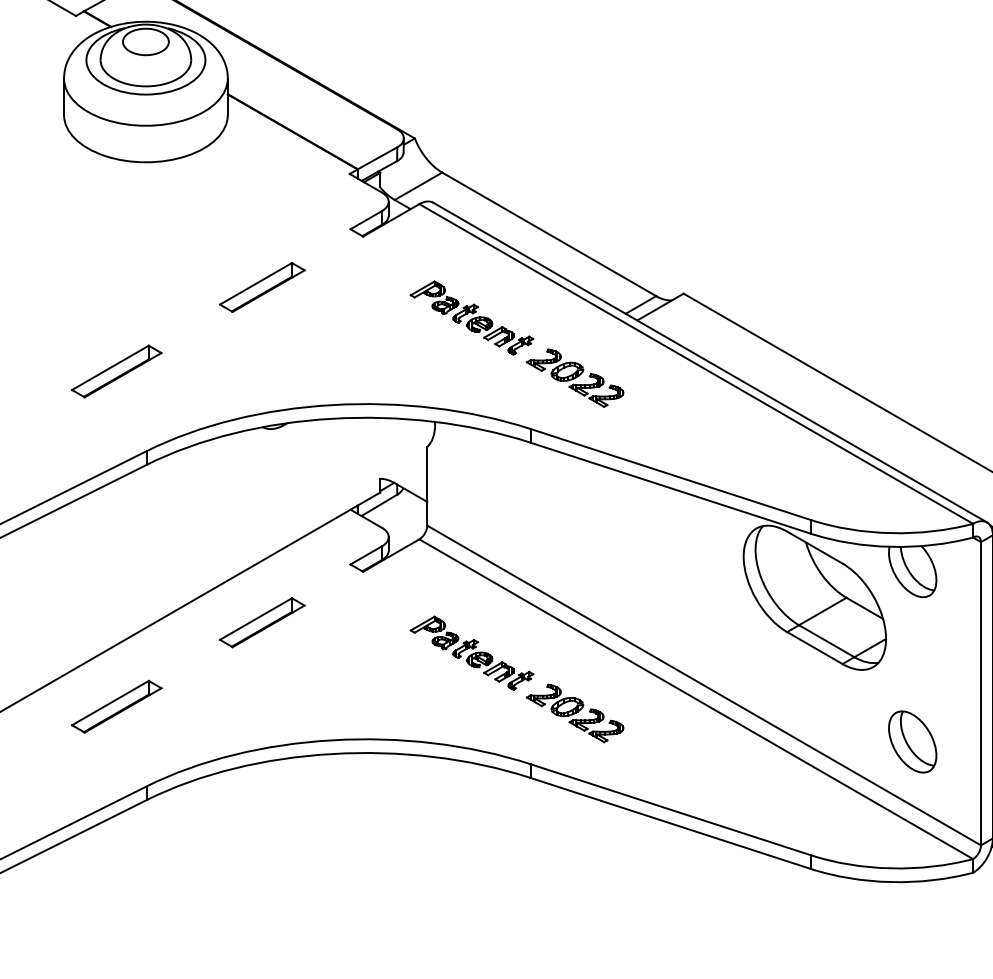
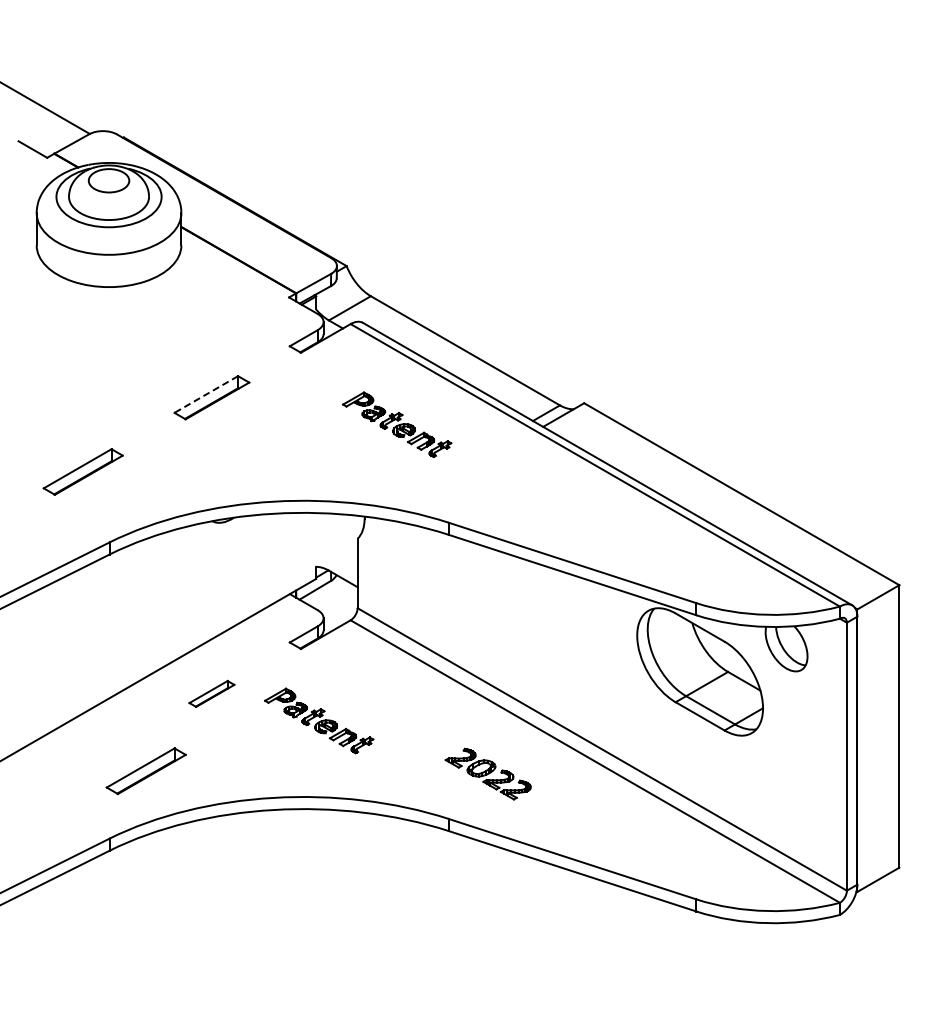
line: (256, 283) -> (206, 394), solid -> dashed
part: (574, 377) -> (487, 477), removed
part: (261, 622) -> (211, 693), size x0.6
part: (472, 652) -> (319, 720), moved
part: (115, 707) -> (145, 771), moved
part: (912, 742) -> (786, 799), removed

